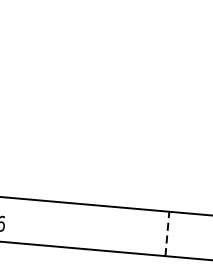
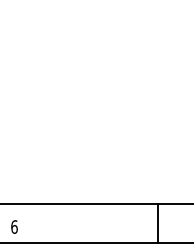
line: (167, 233) -> (158, 222), dashed -> solid

